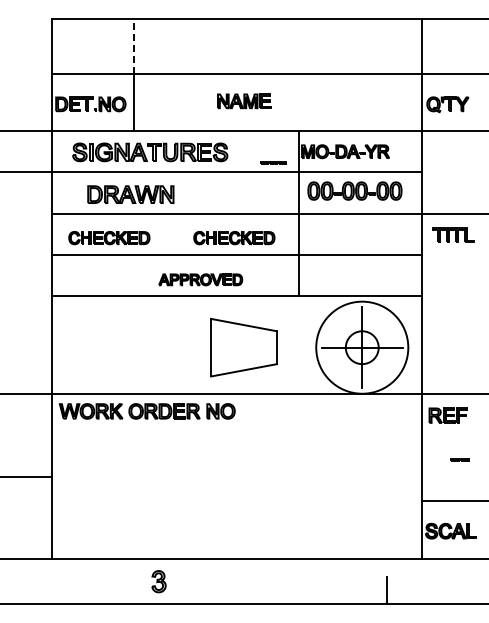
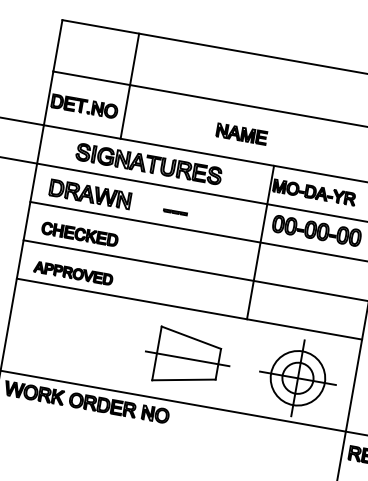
line: (134, 46) -> (134, 59), dashed -> solid
part: (244, 101) -> (242, 134), moved
part: (150, 152) -> (149, 164), moved
line: (273, 162) -> (175, 212), moved
part: (130, 194) -> (90, 194), moved
part: (234, 238) -> (196, 255), removed
part: (200, 279) -> (73, 273), moved
line: (243, 347) -> (187, 358), added
circle: (362, 347) -> (298, 378), size x0.62

